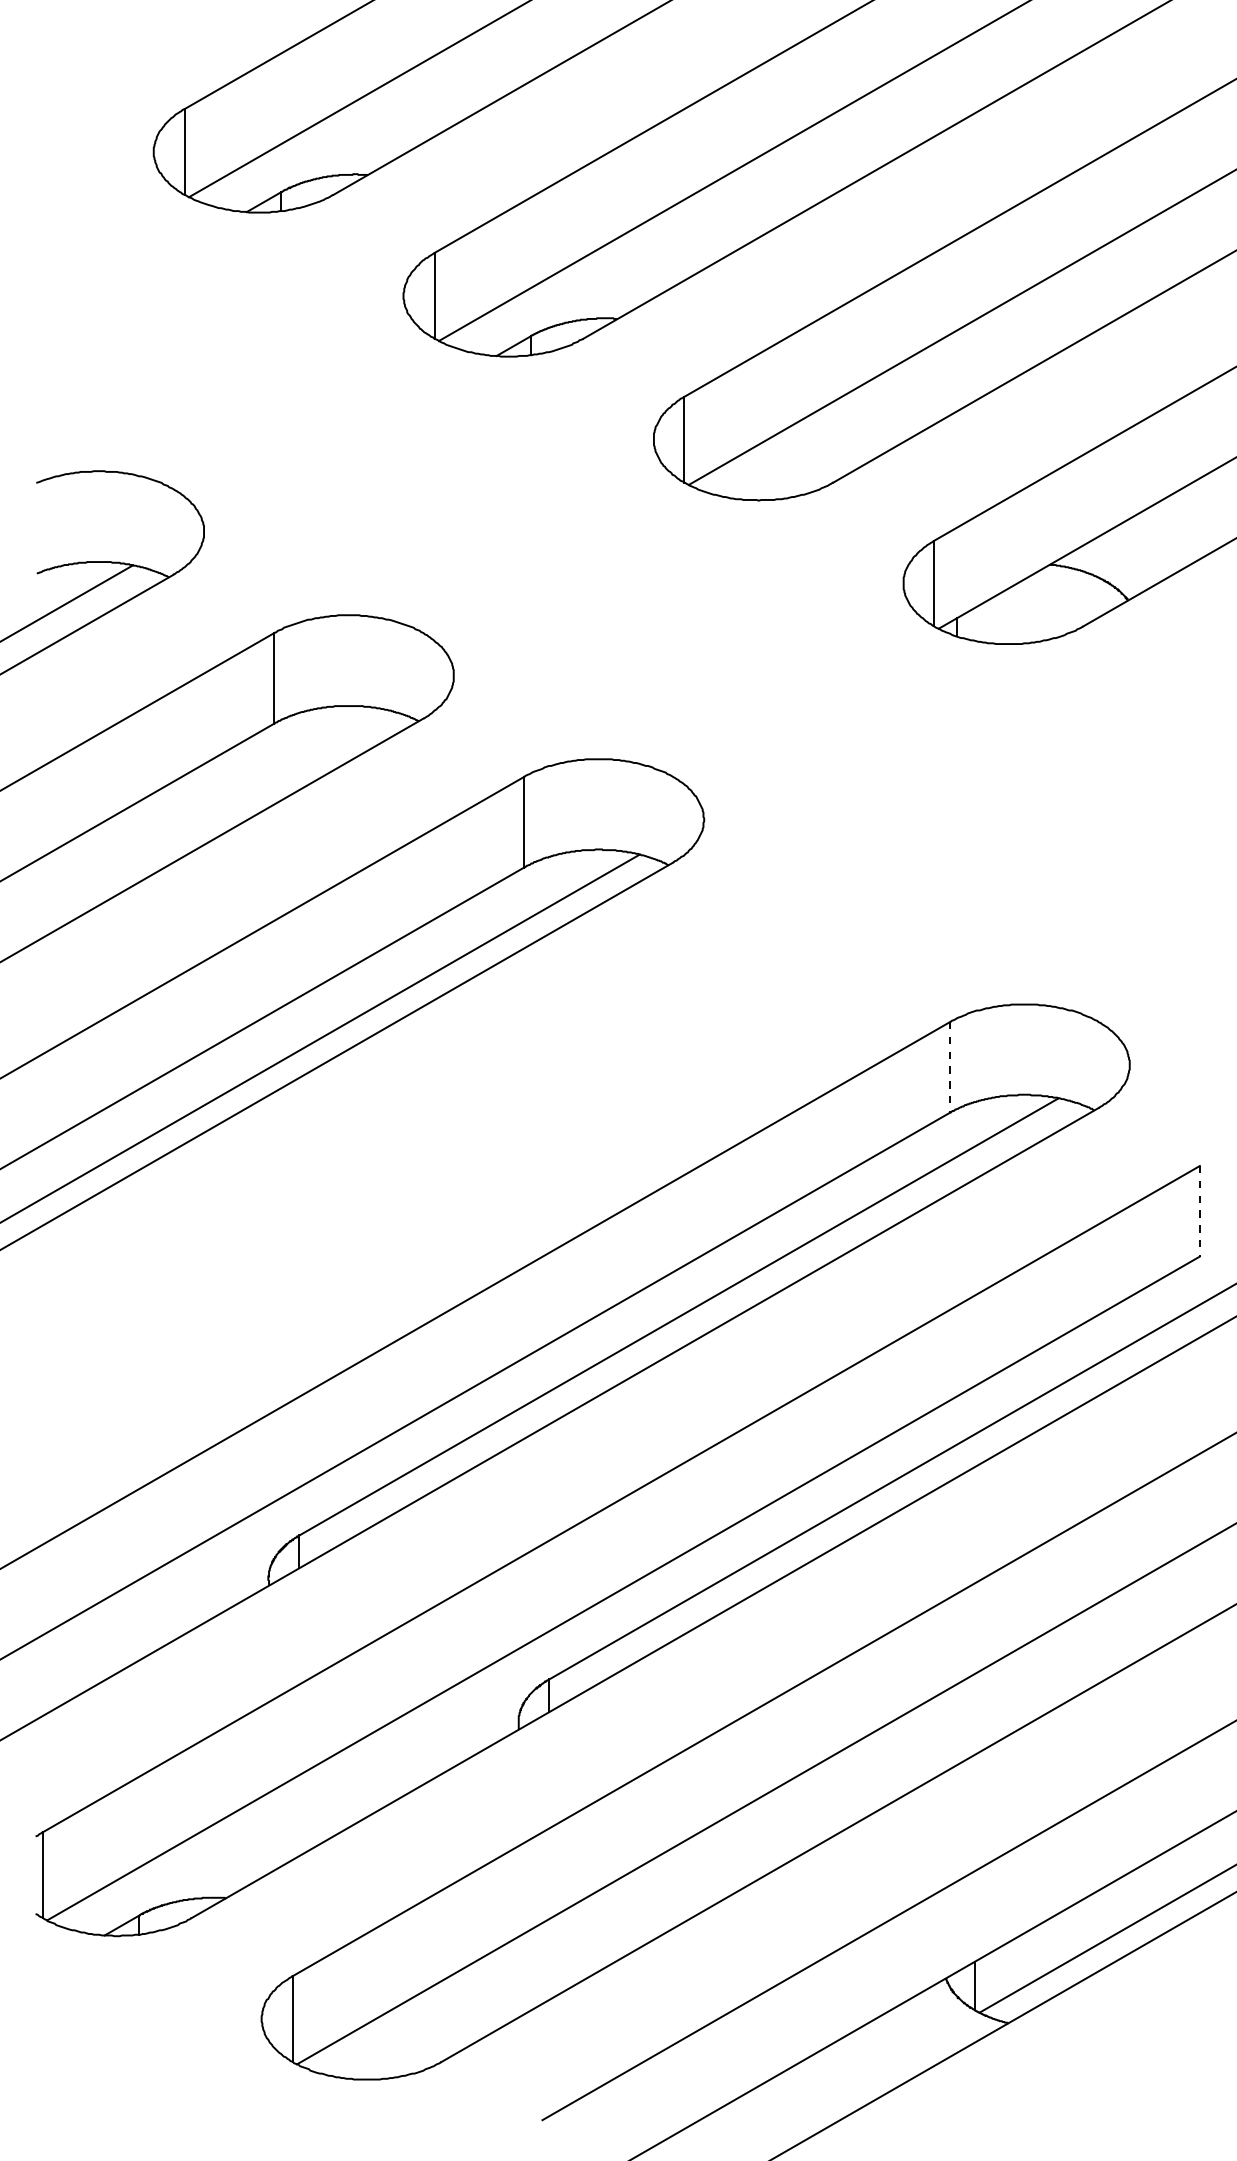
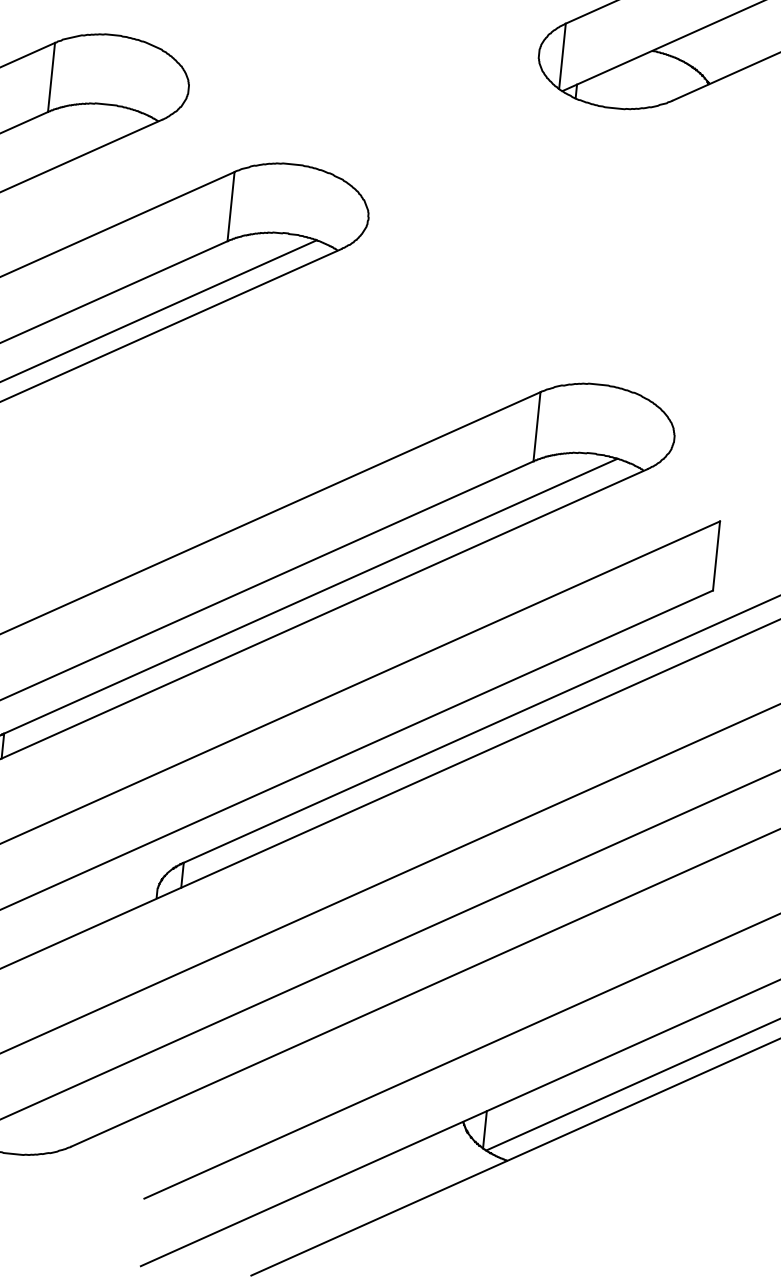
line: (950, 1067) -> (537, 426), dashed -> solid
line: (1199, 1211) -> (716, 556), dashed -> solid

